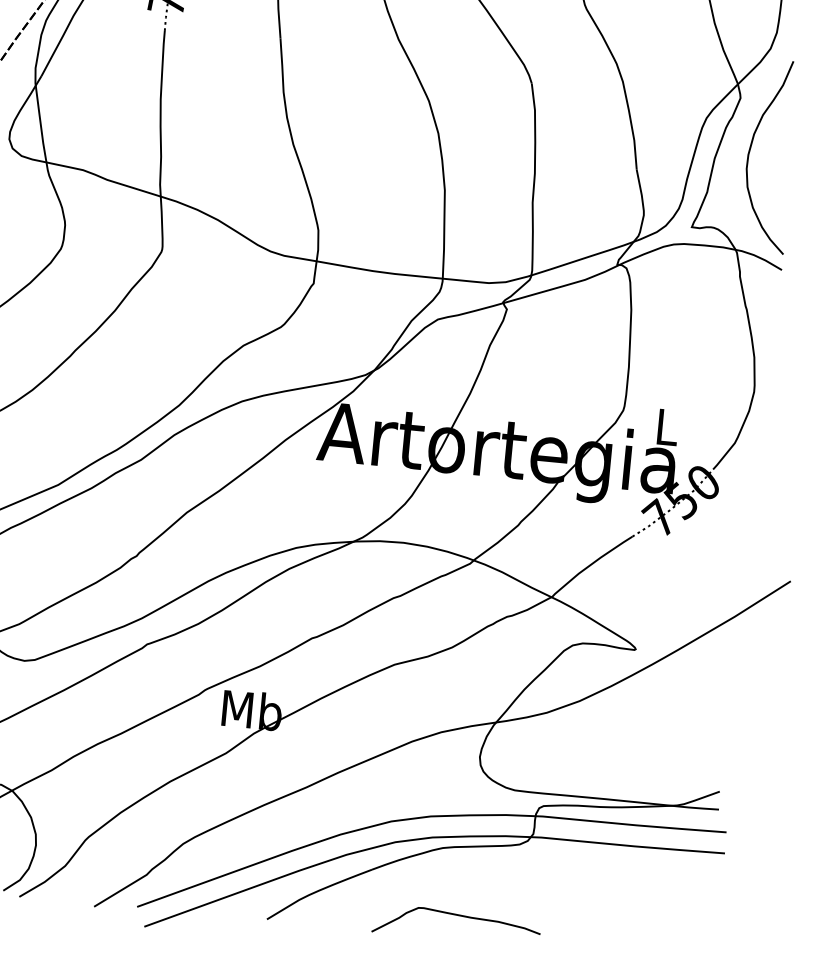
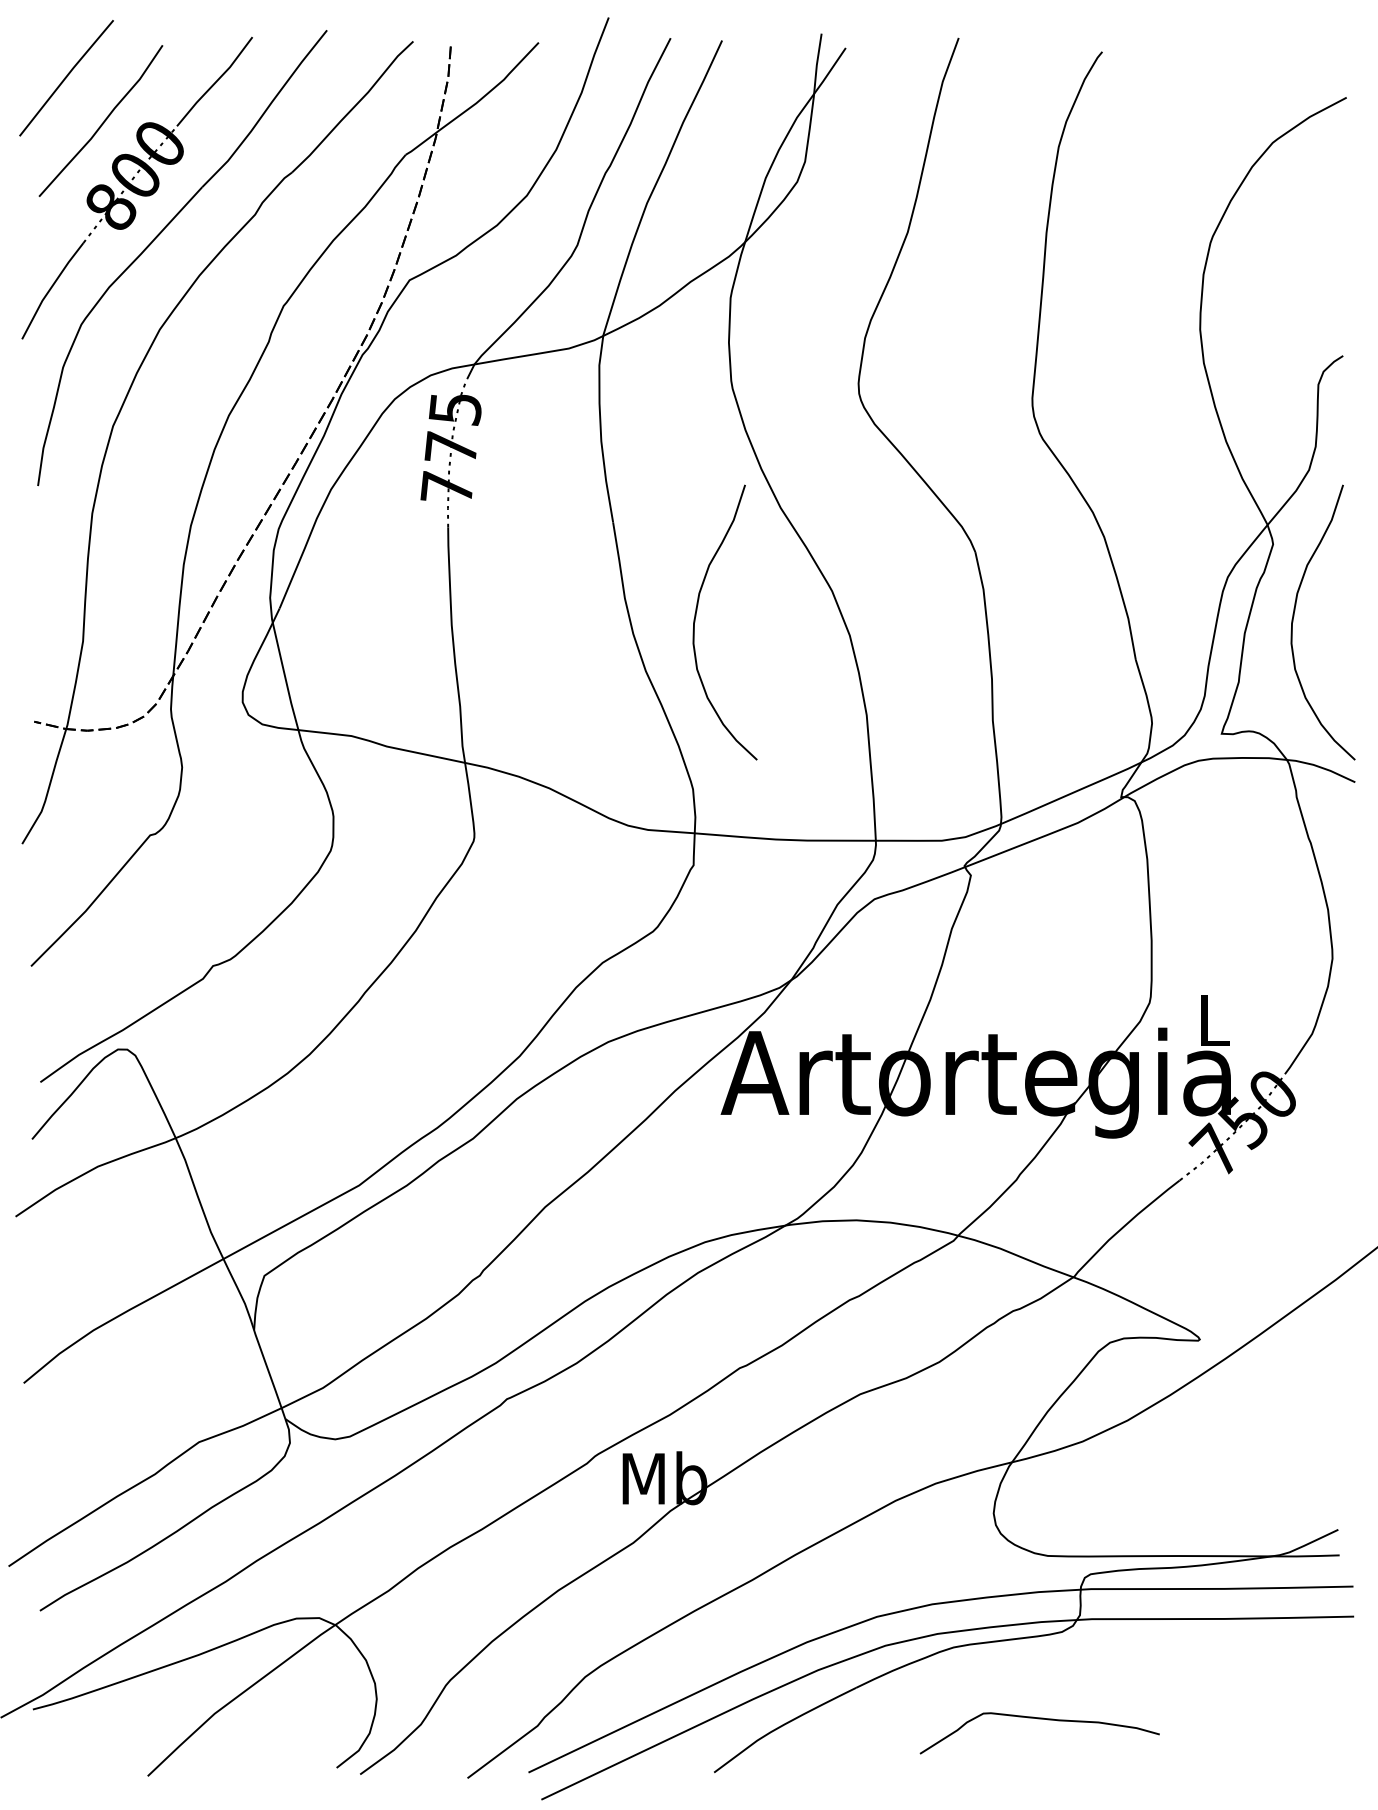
curve: (332, 109) -> (696, 616), added
curve: (457, 915) -> (1039, 1719), moved

